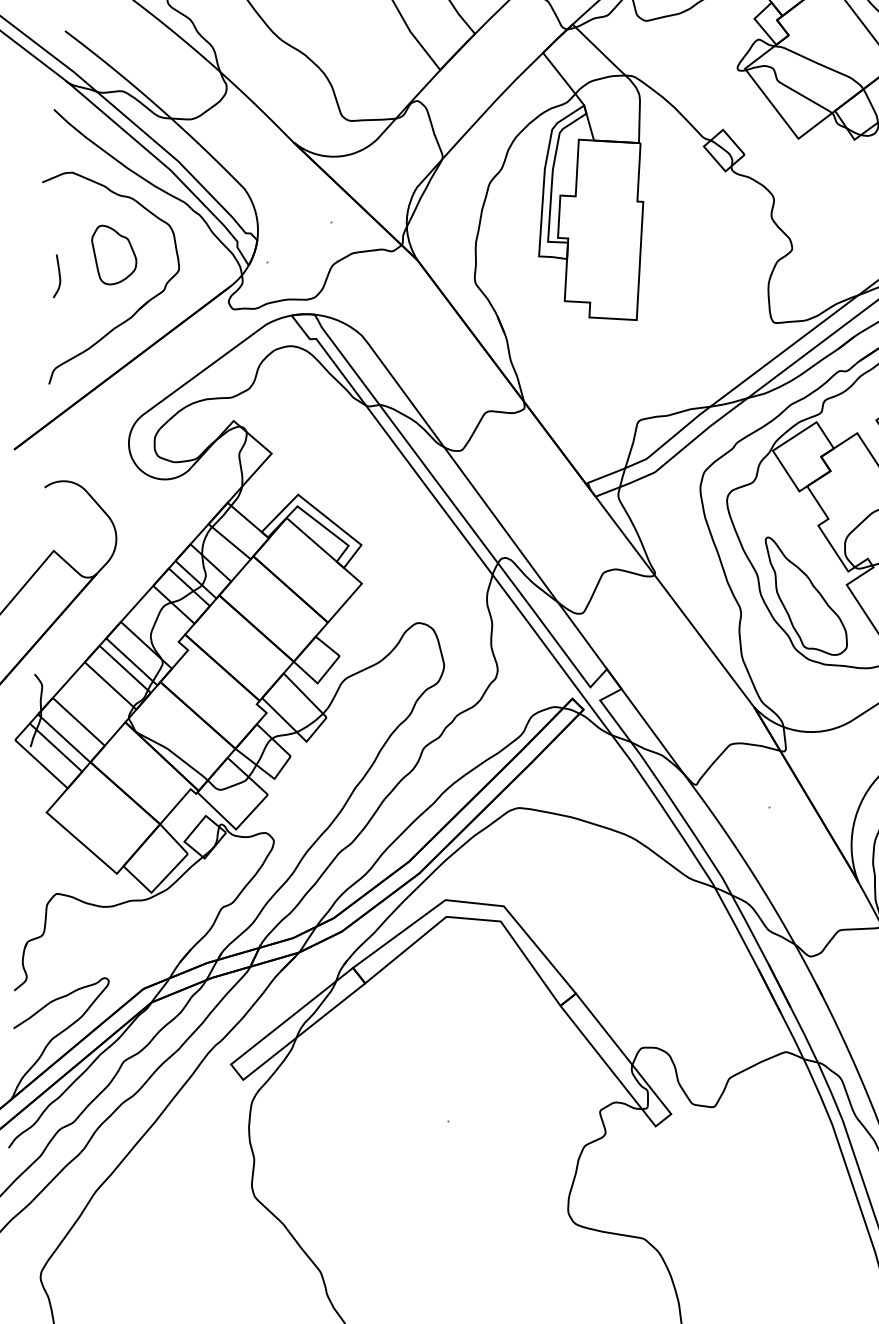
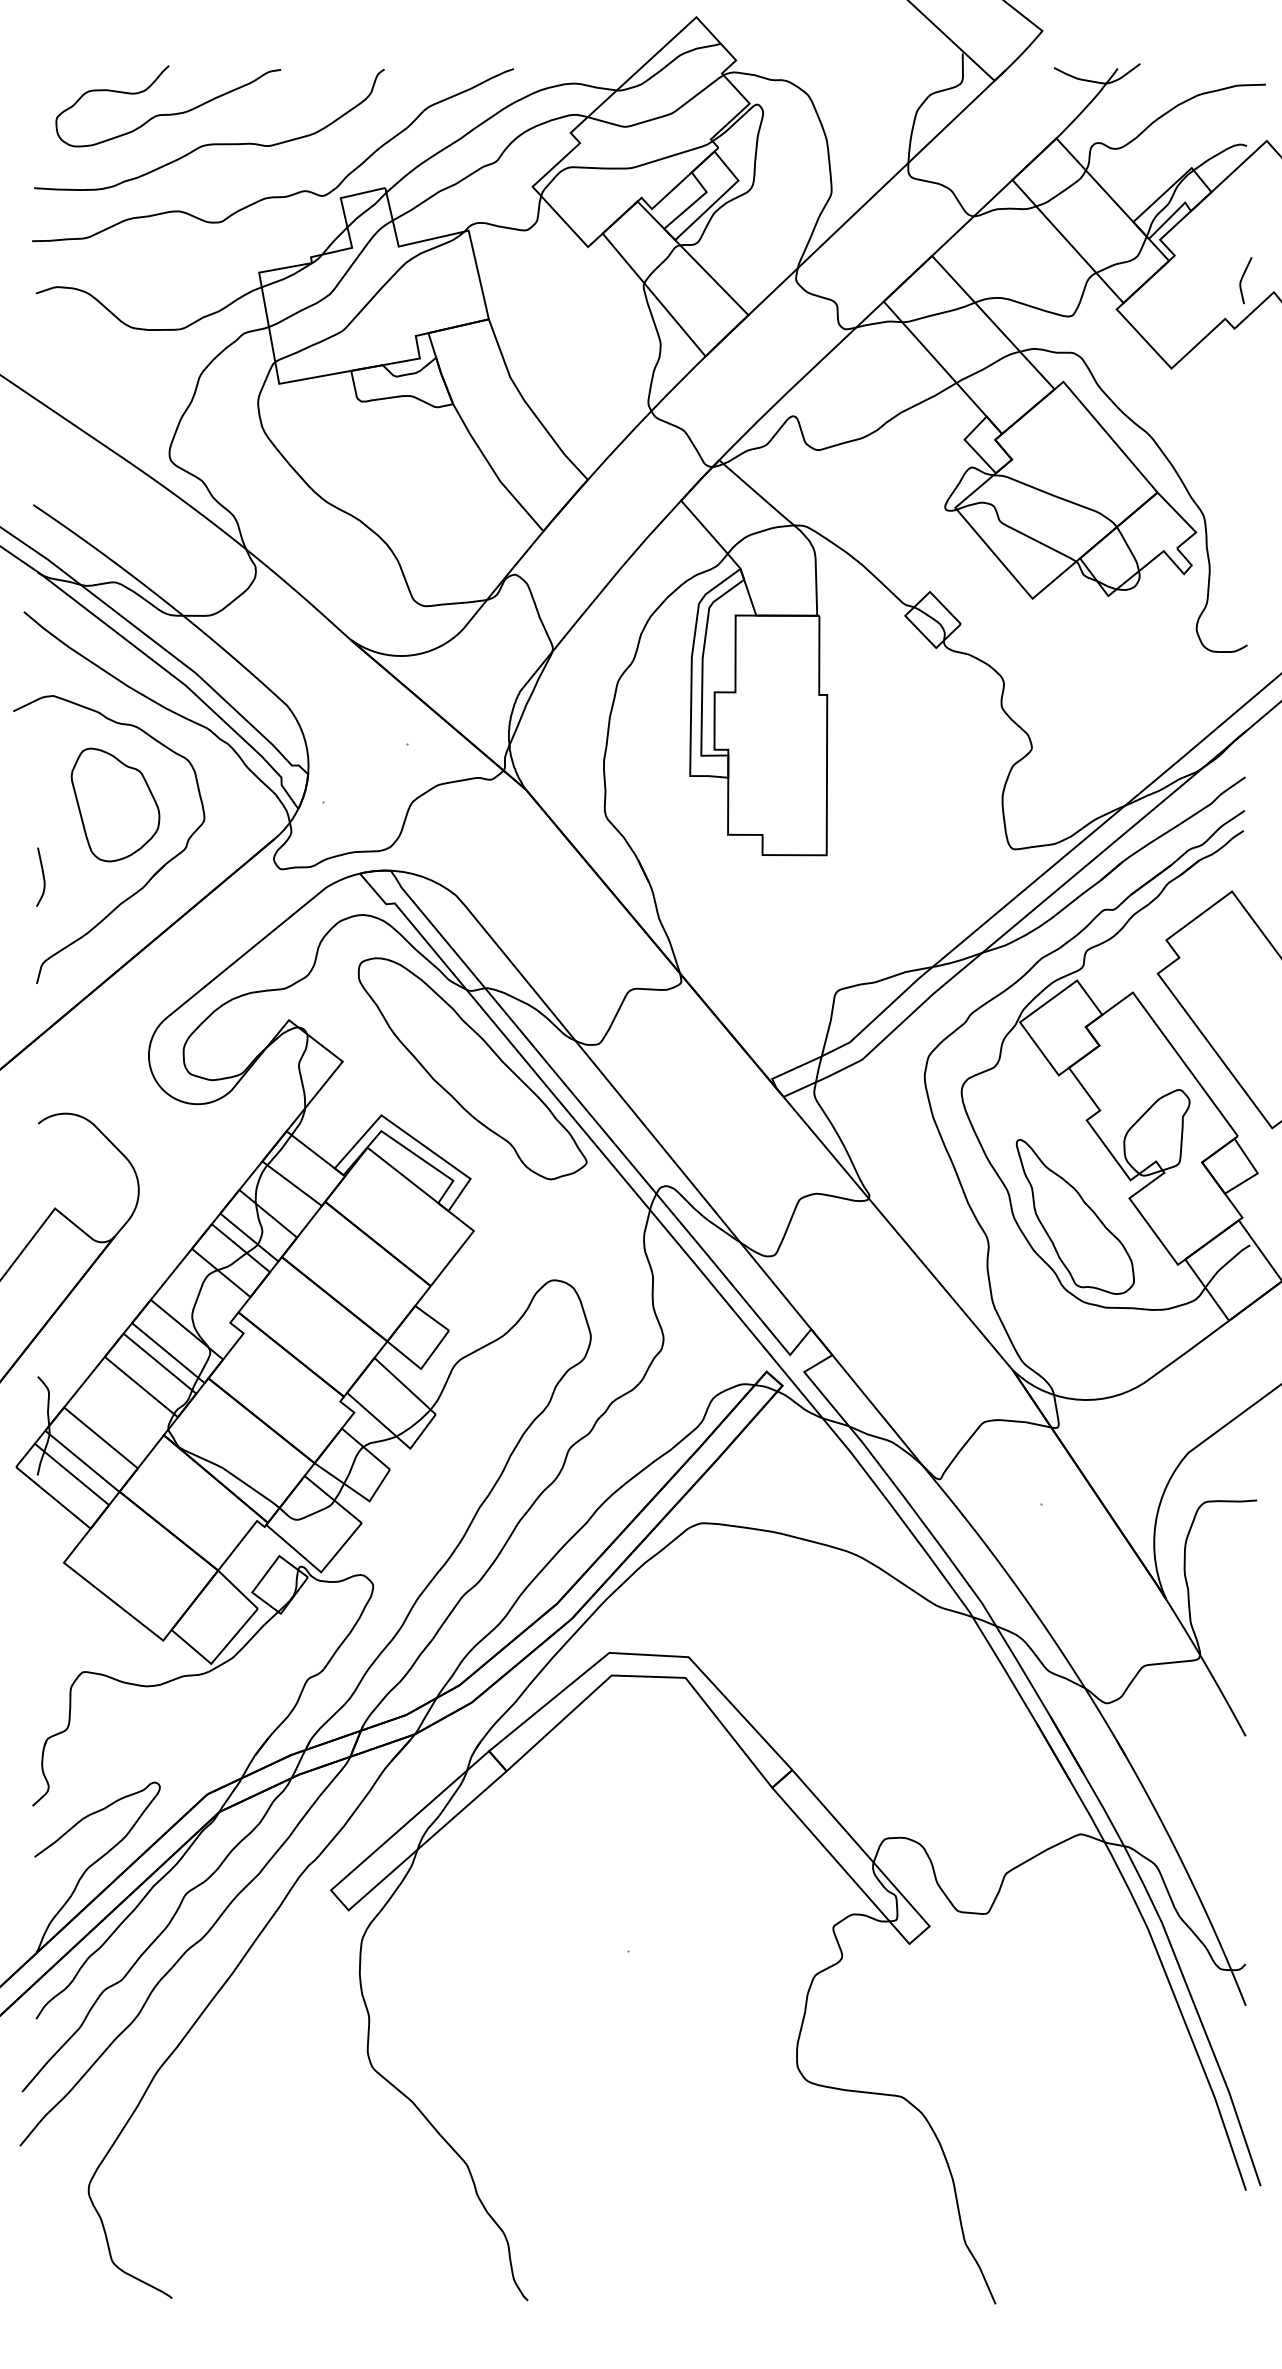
part: (114, 255) -> (115, 804), size x1.43
curve: (58, 275) -> (42, 876), moved
part: (367, 463) -> (472, 1068), added

